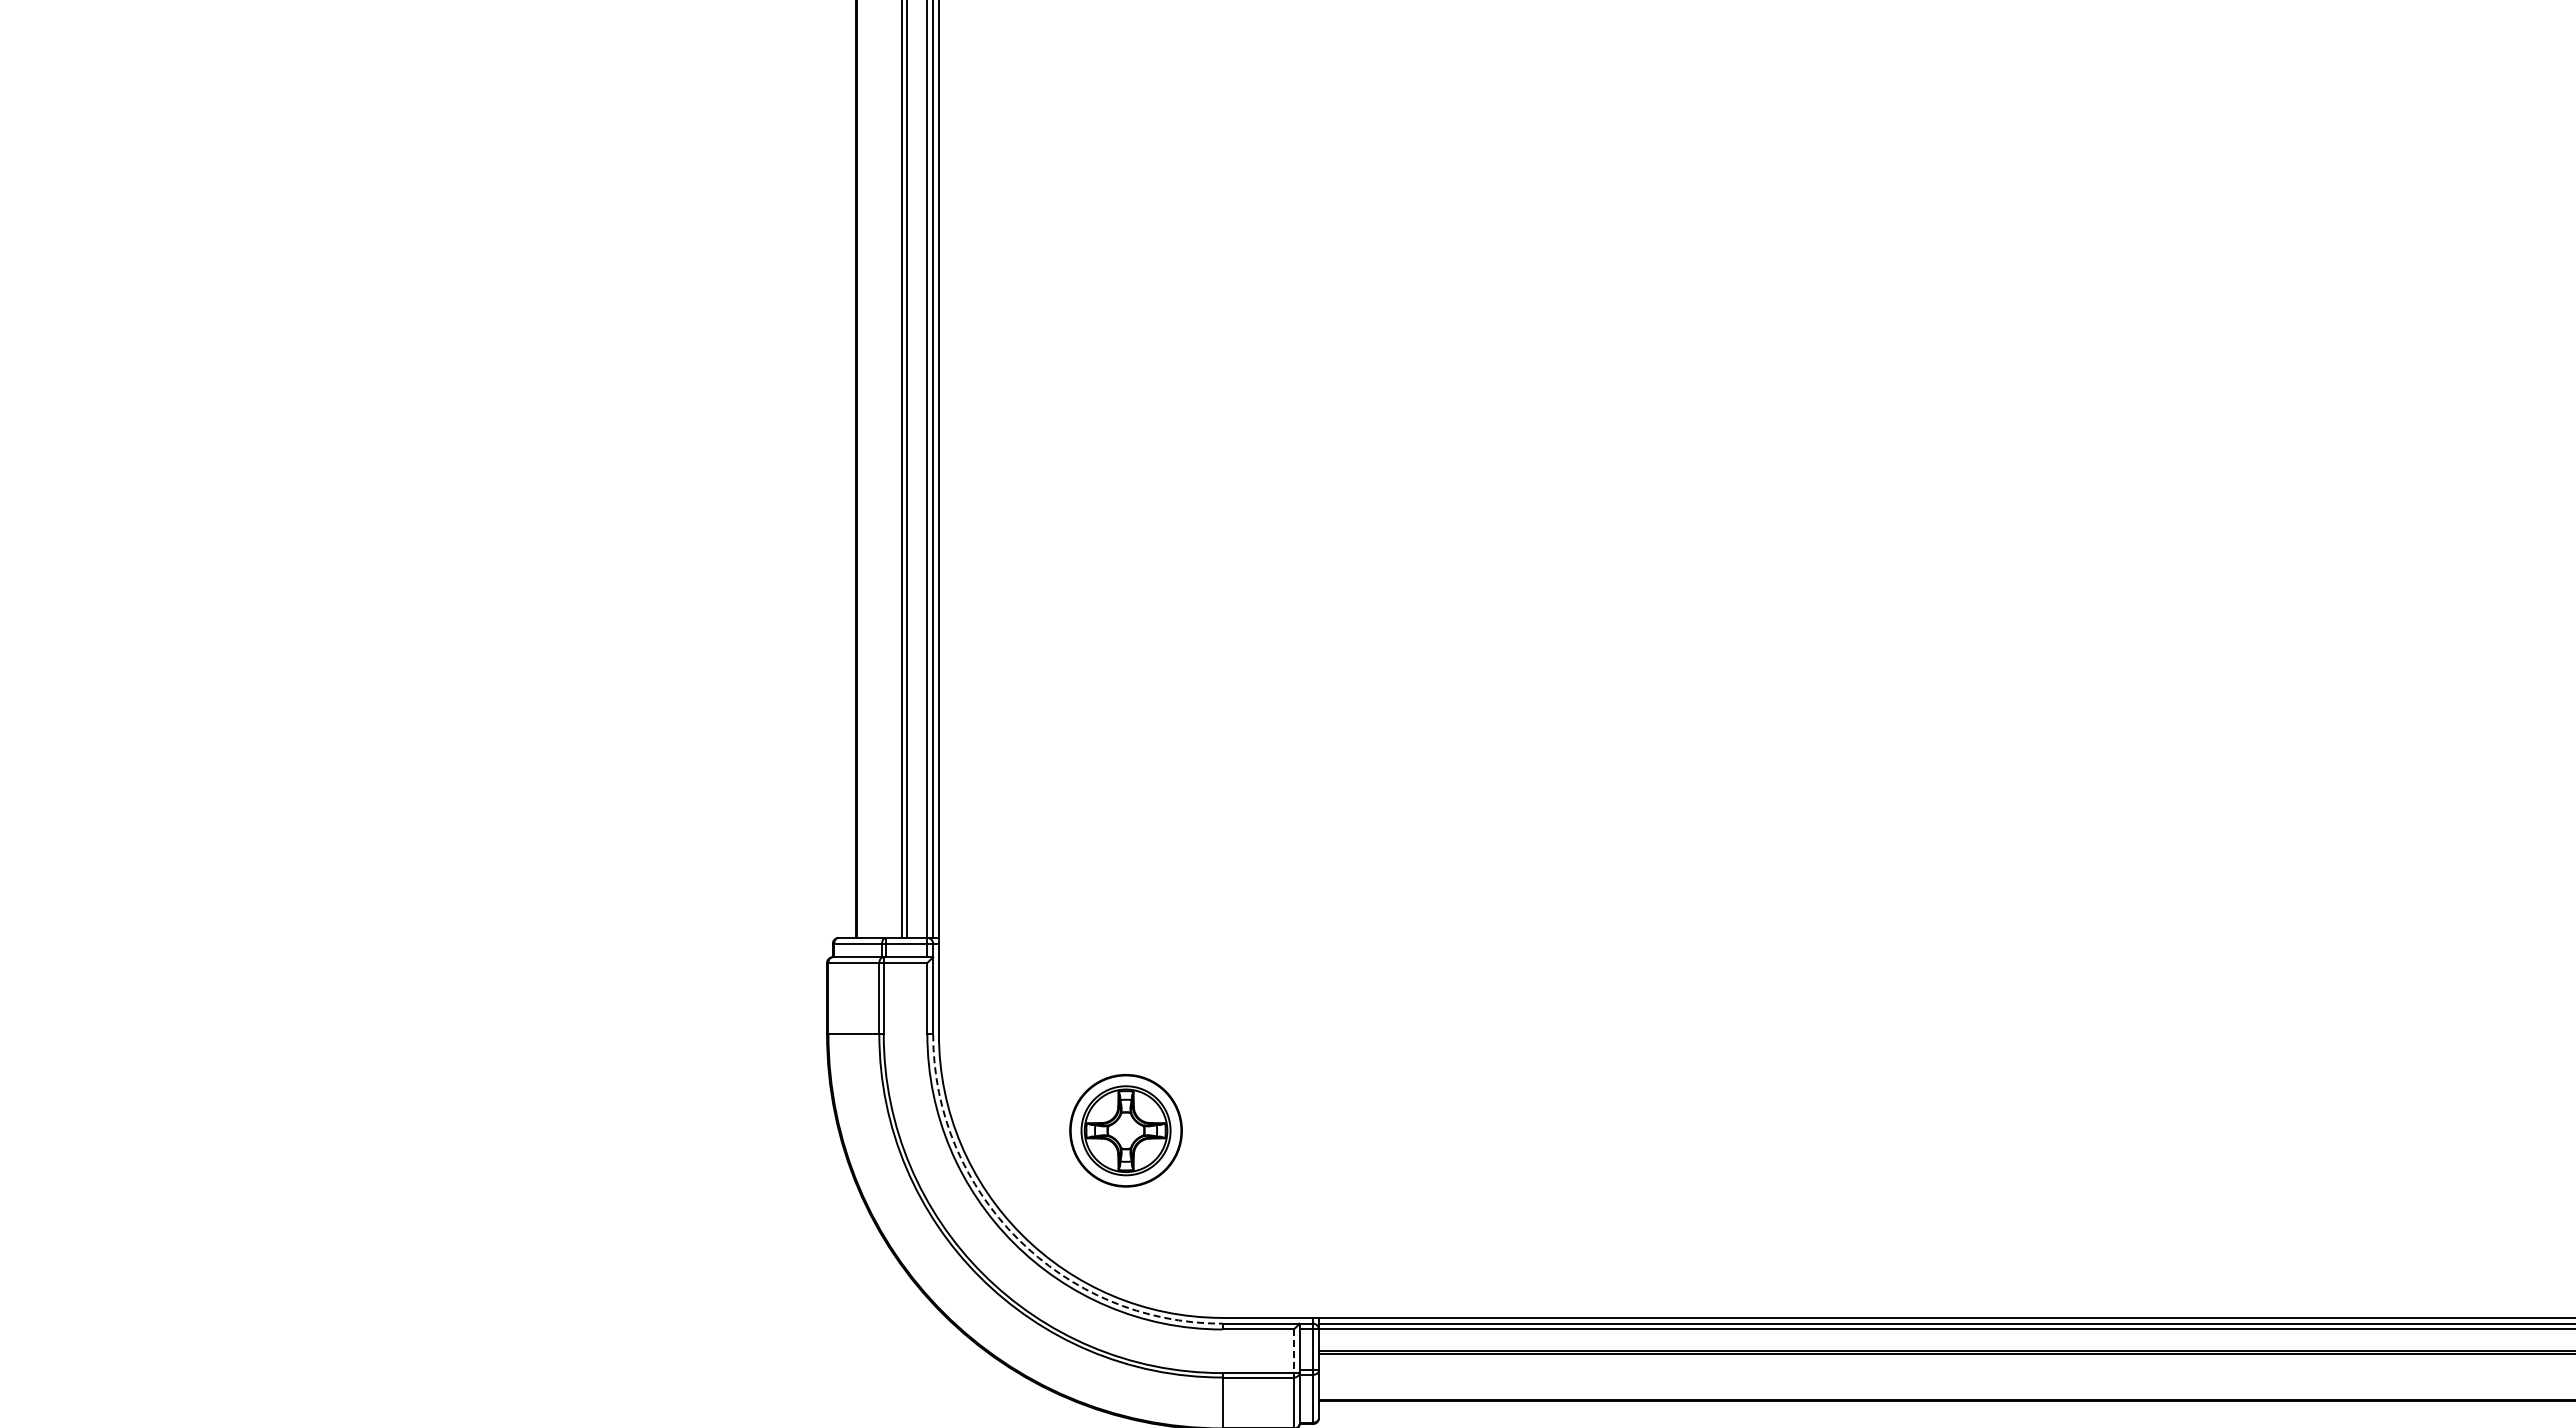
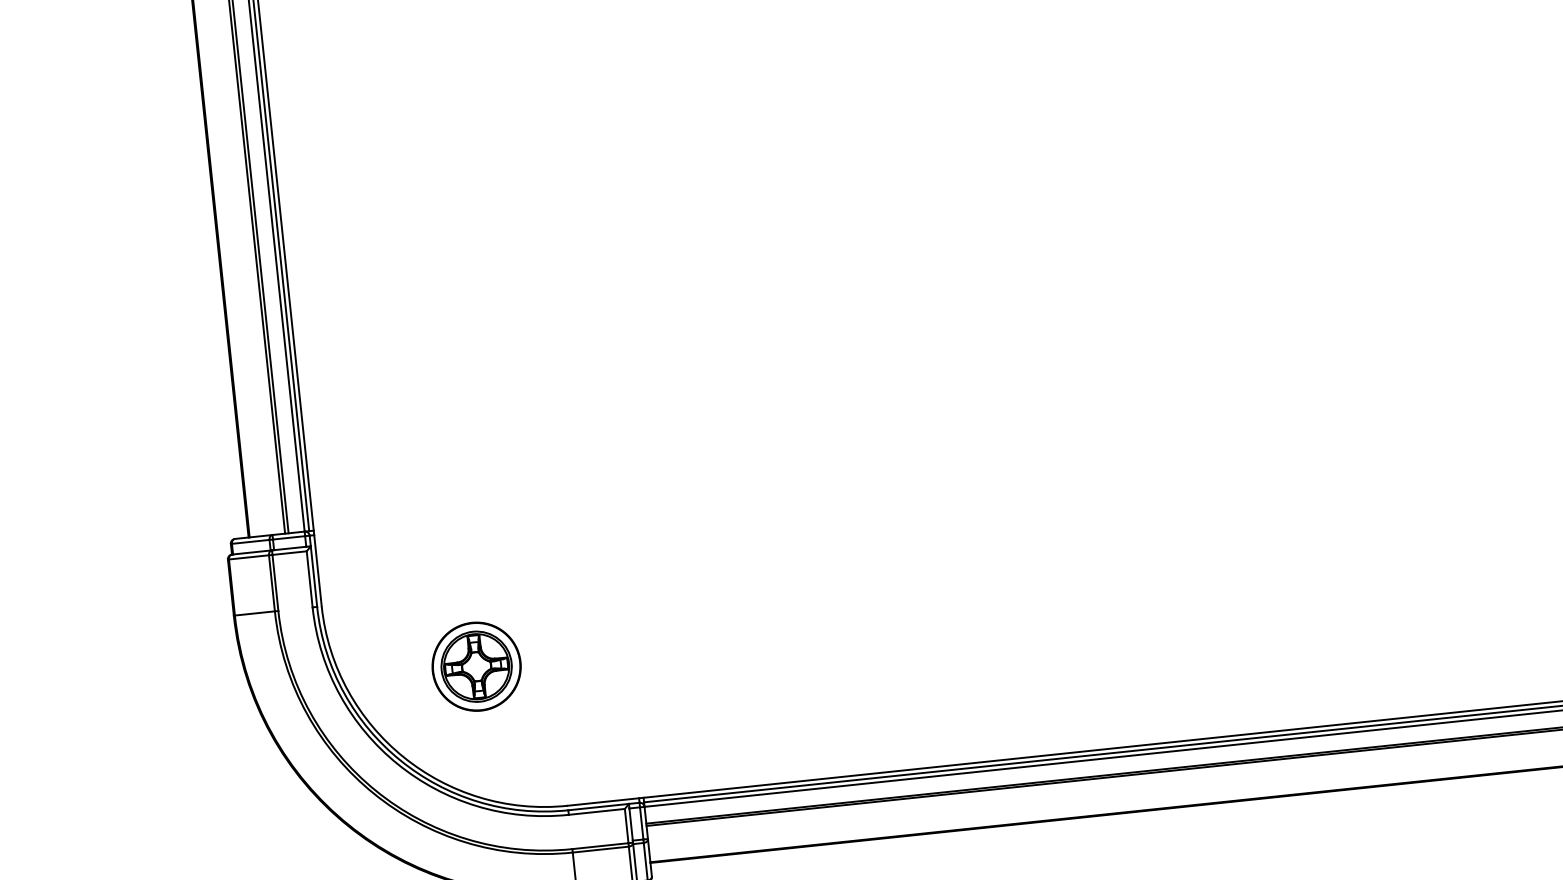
arc: (1017, 1238) -> (400, 760), dashed -> solid
line: (1293, 1351) -> (626, 826), dashed -> solid

